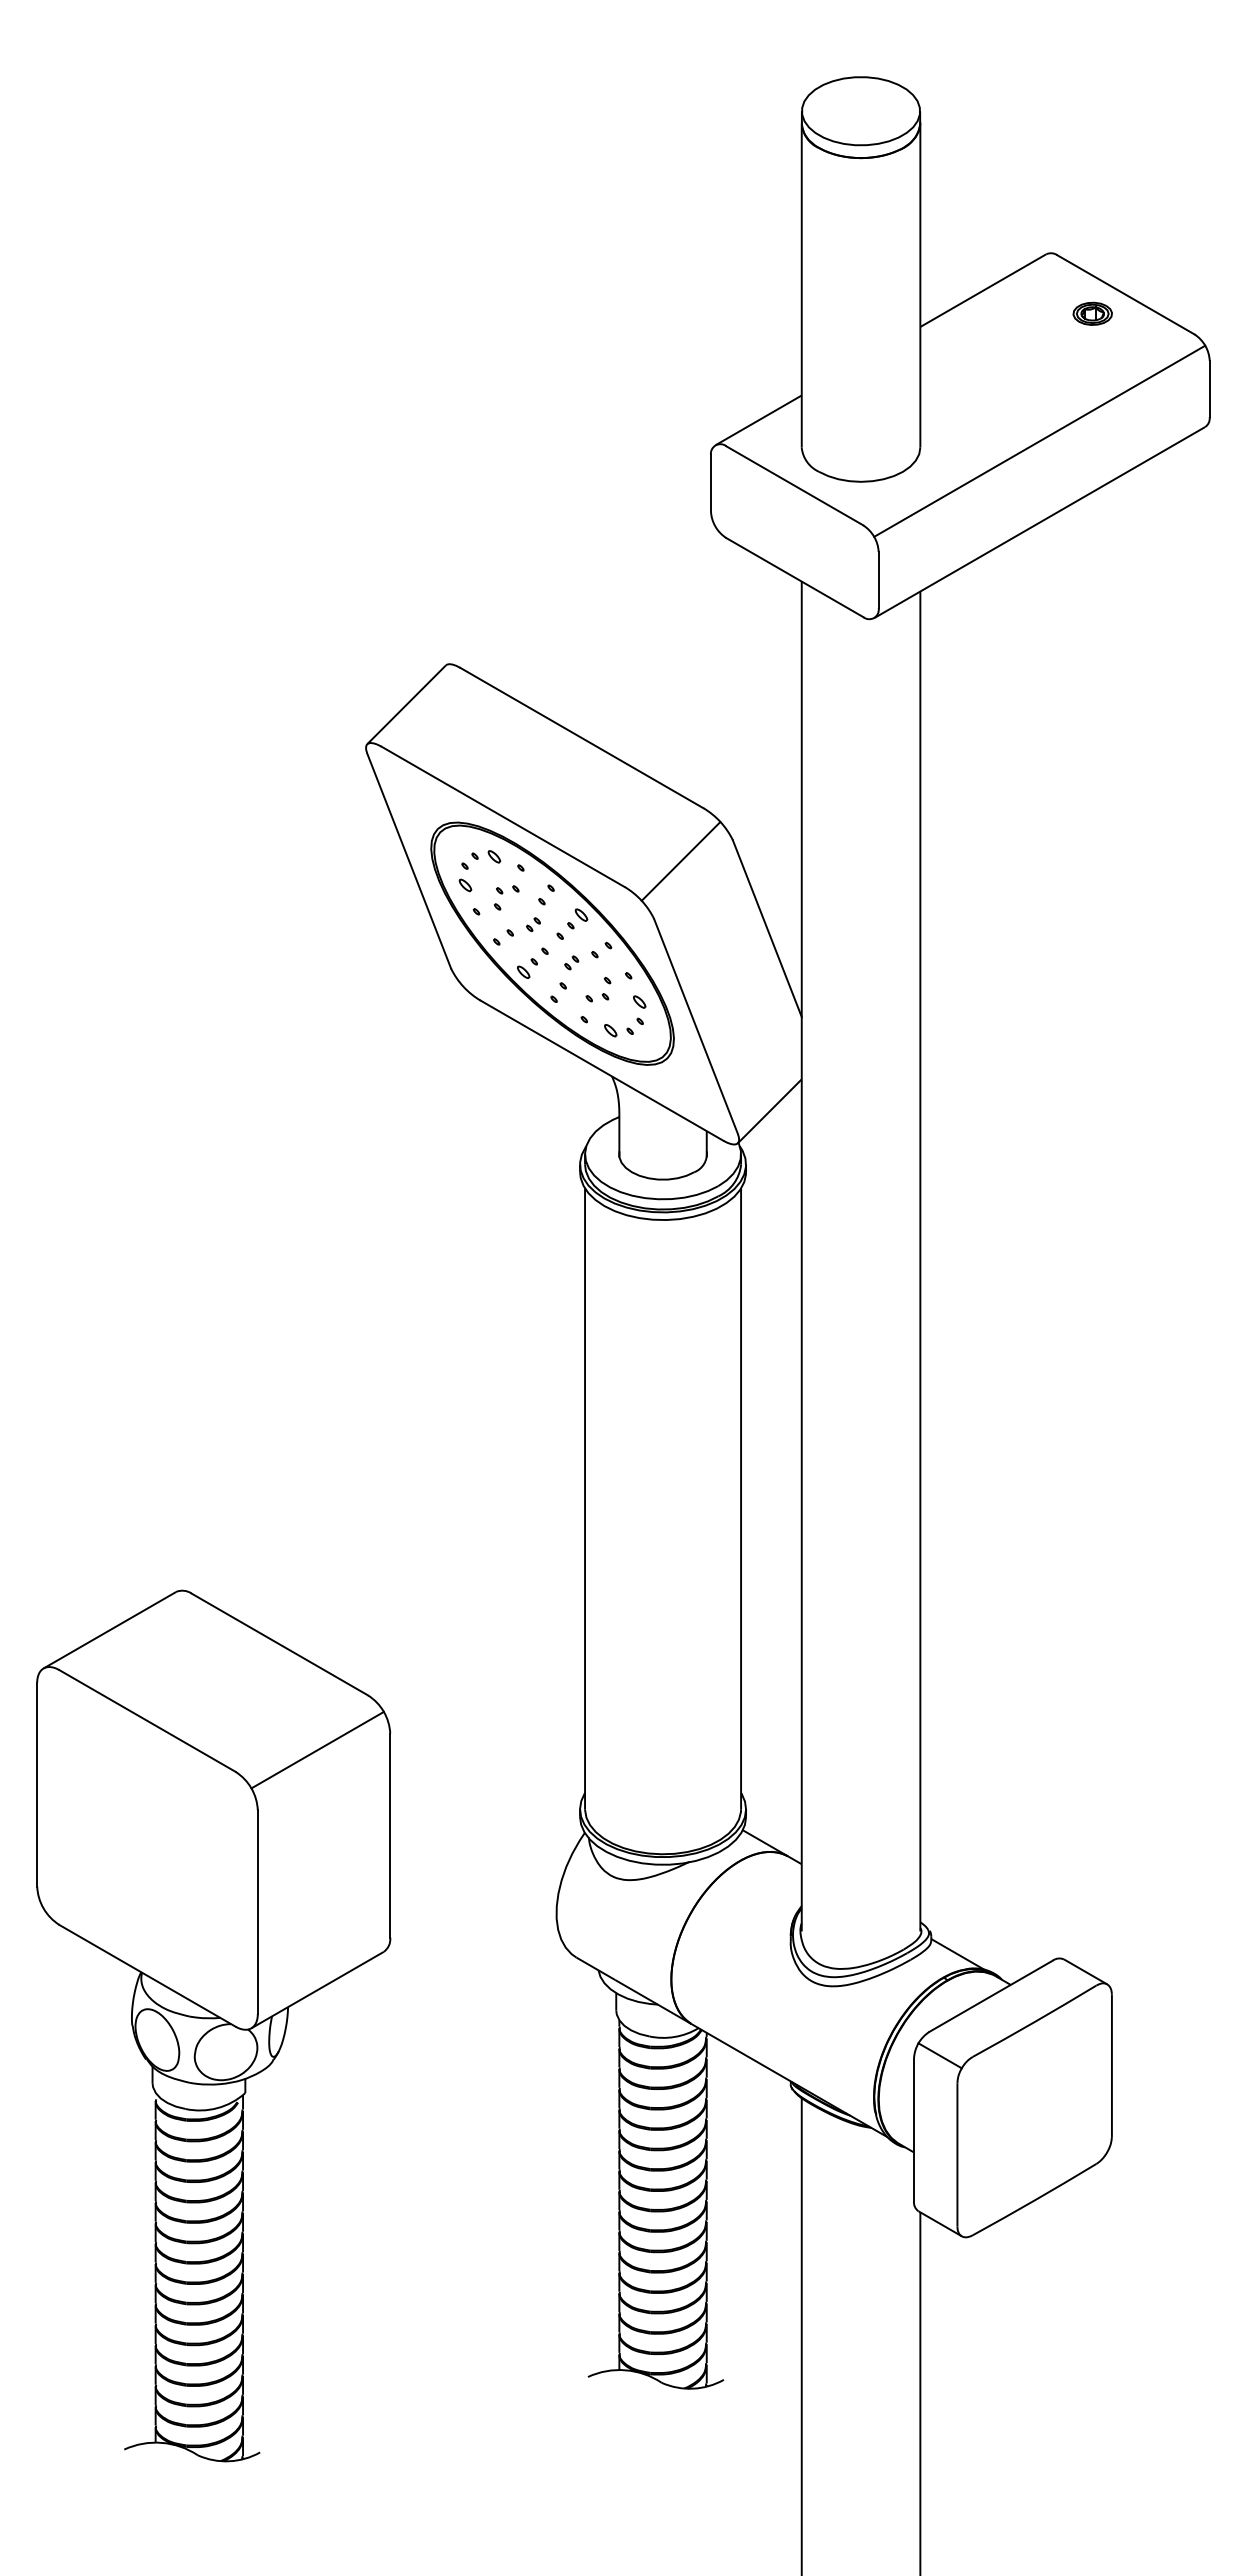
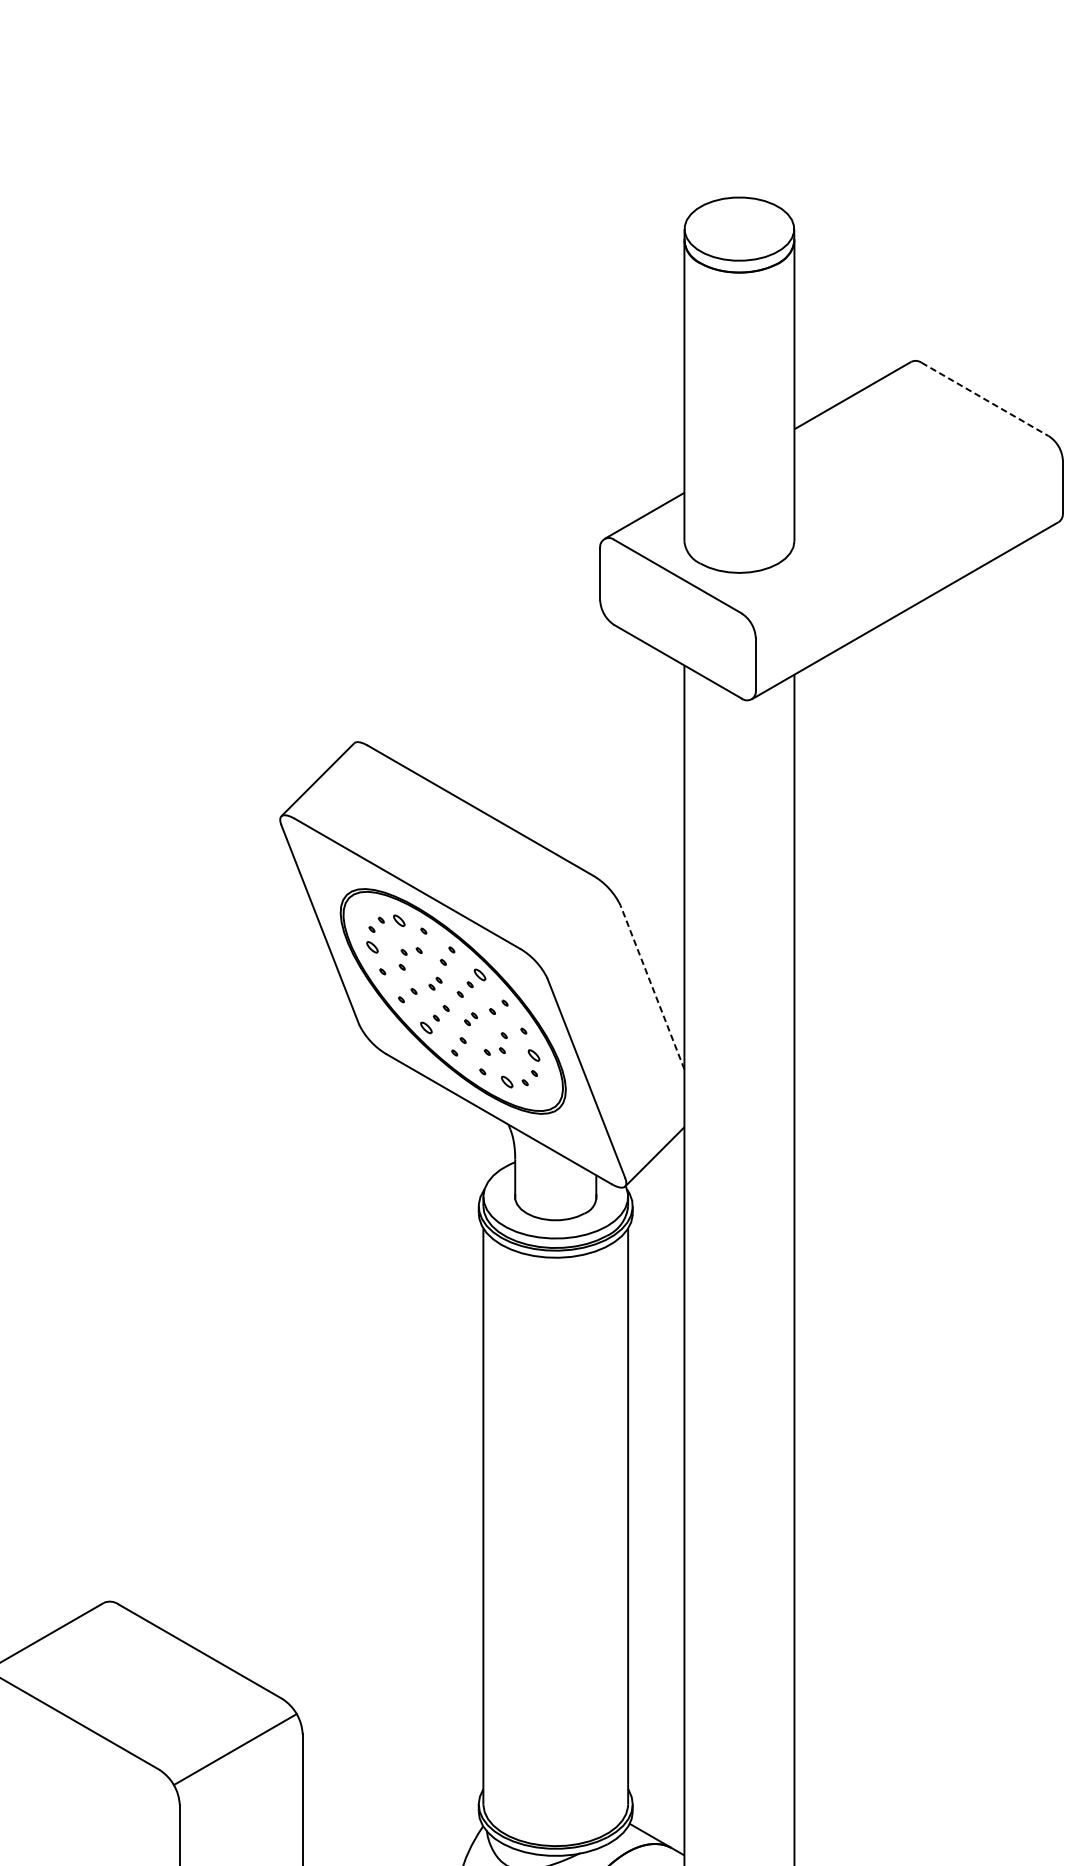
line: (1125, 294) -> (984, 399), solid -> dashed
part: (1092, 313) -> (954, 416), removed
line: (1039, 440) -> (904, 534), removed
line: (680, 860) -> (571, 924), removed
line: (767, 928) -> (652, 987), solid -> dashed

